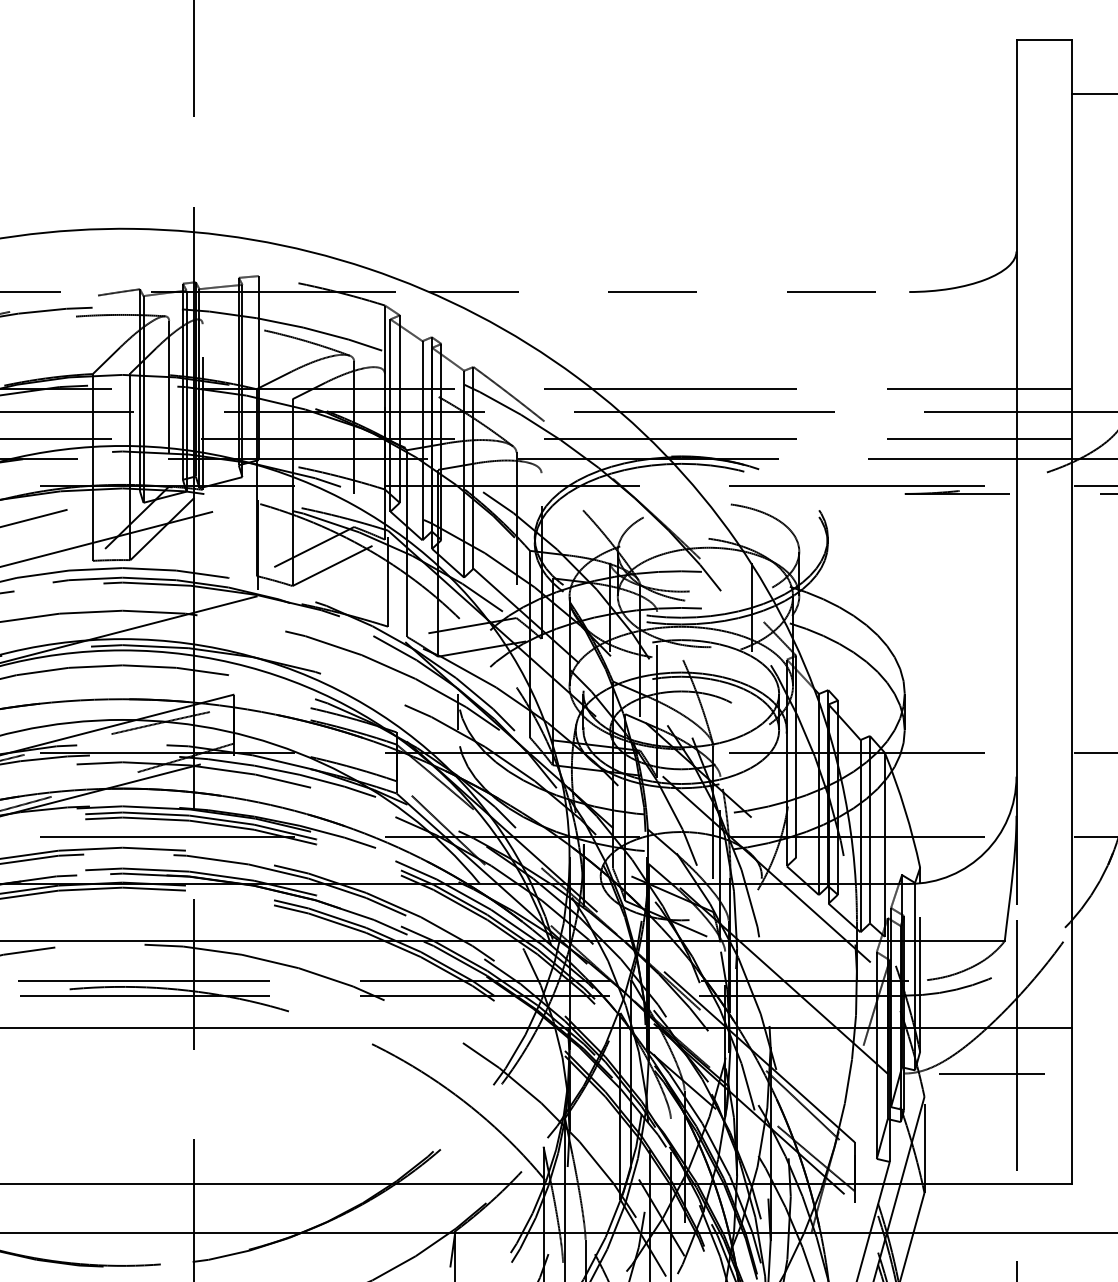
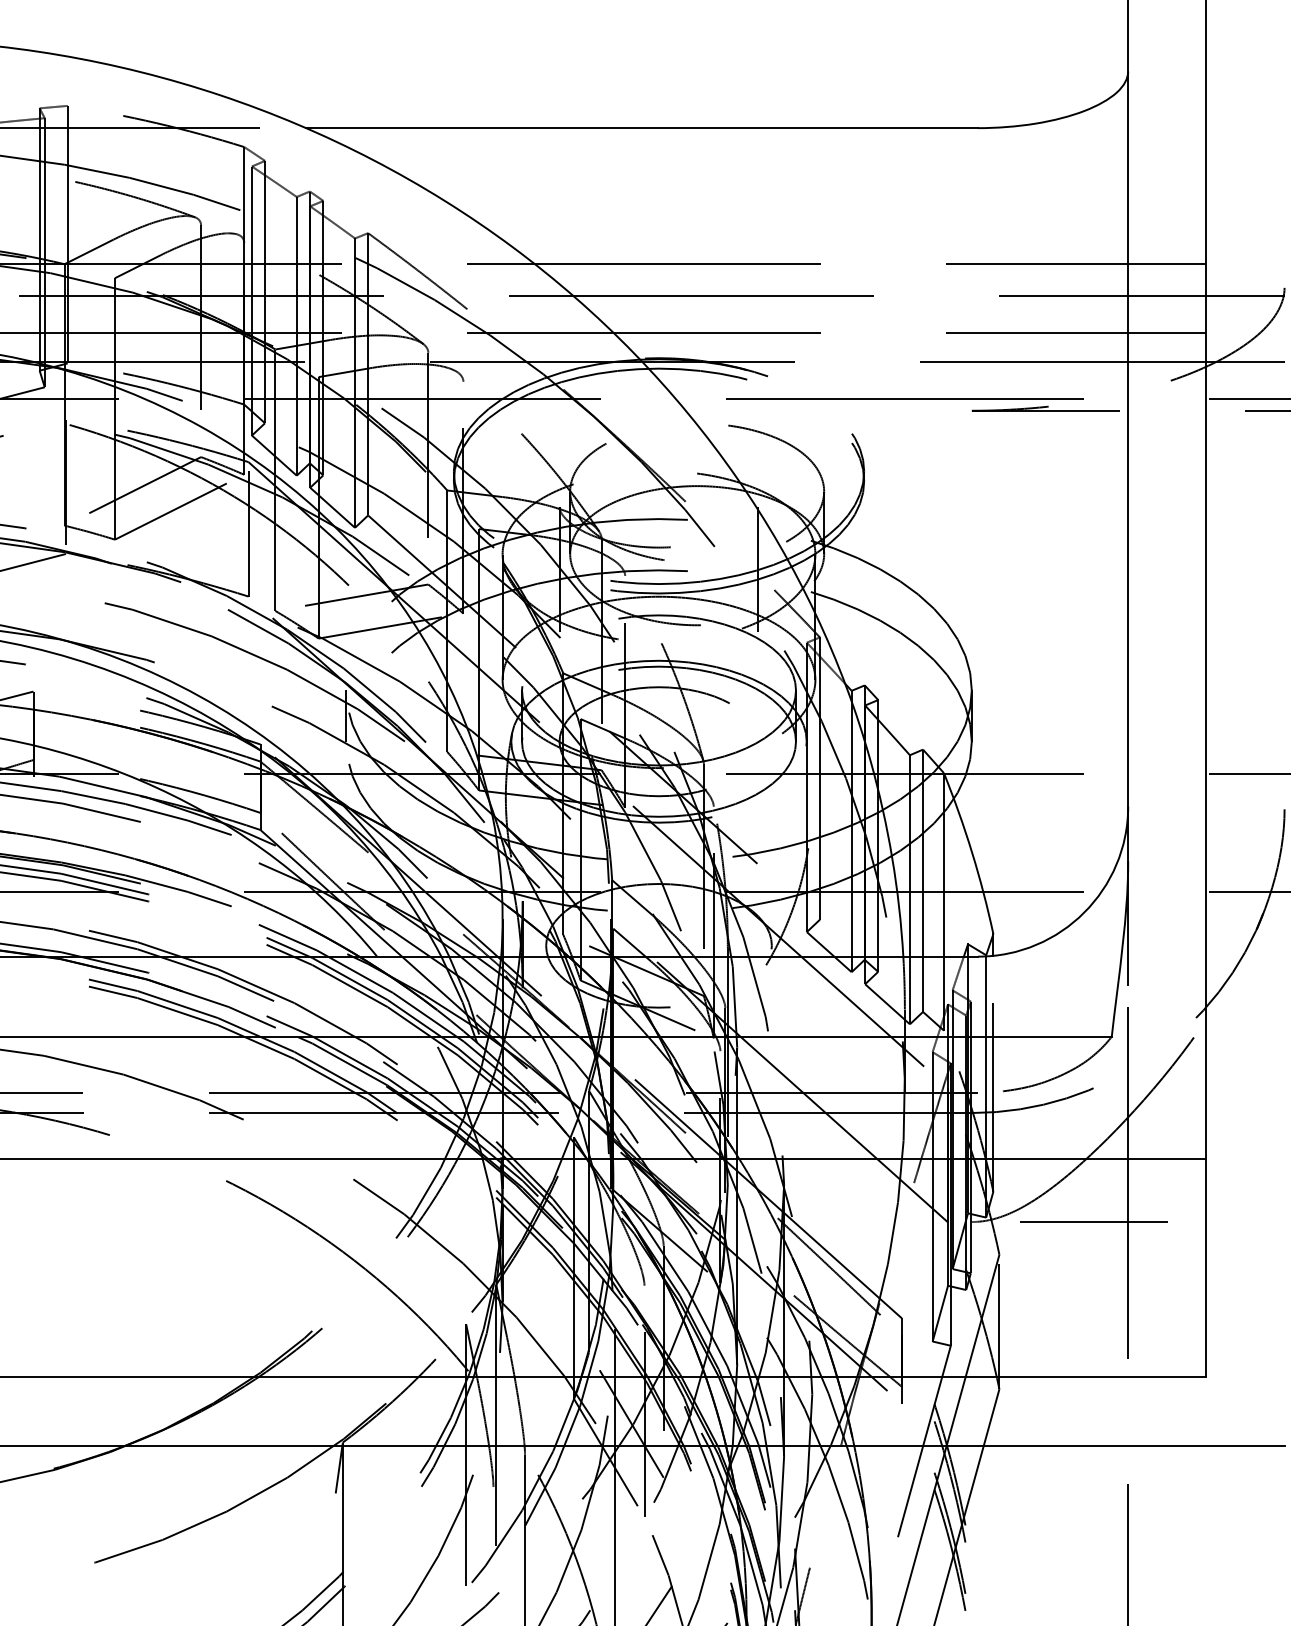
line: (669, 292) -> (642, 128), dashed -> solid

